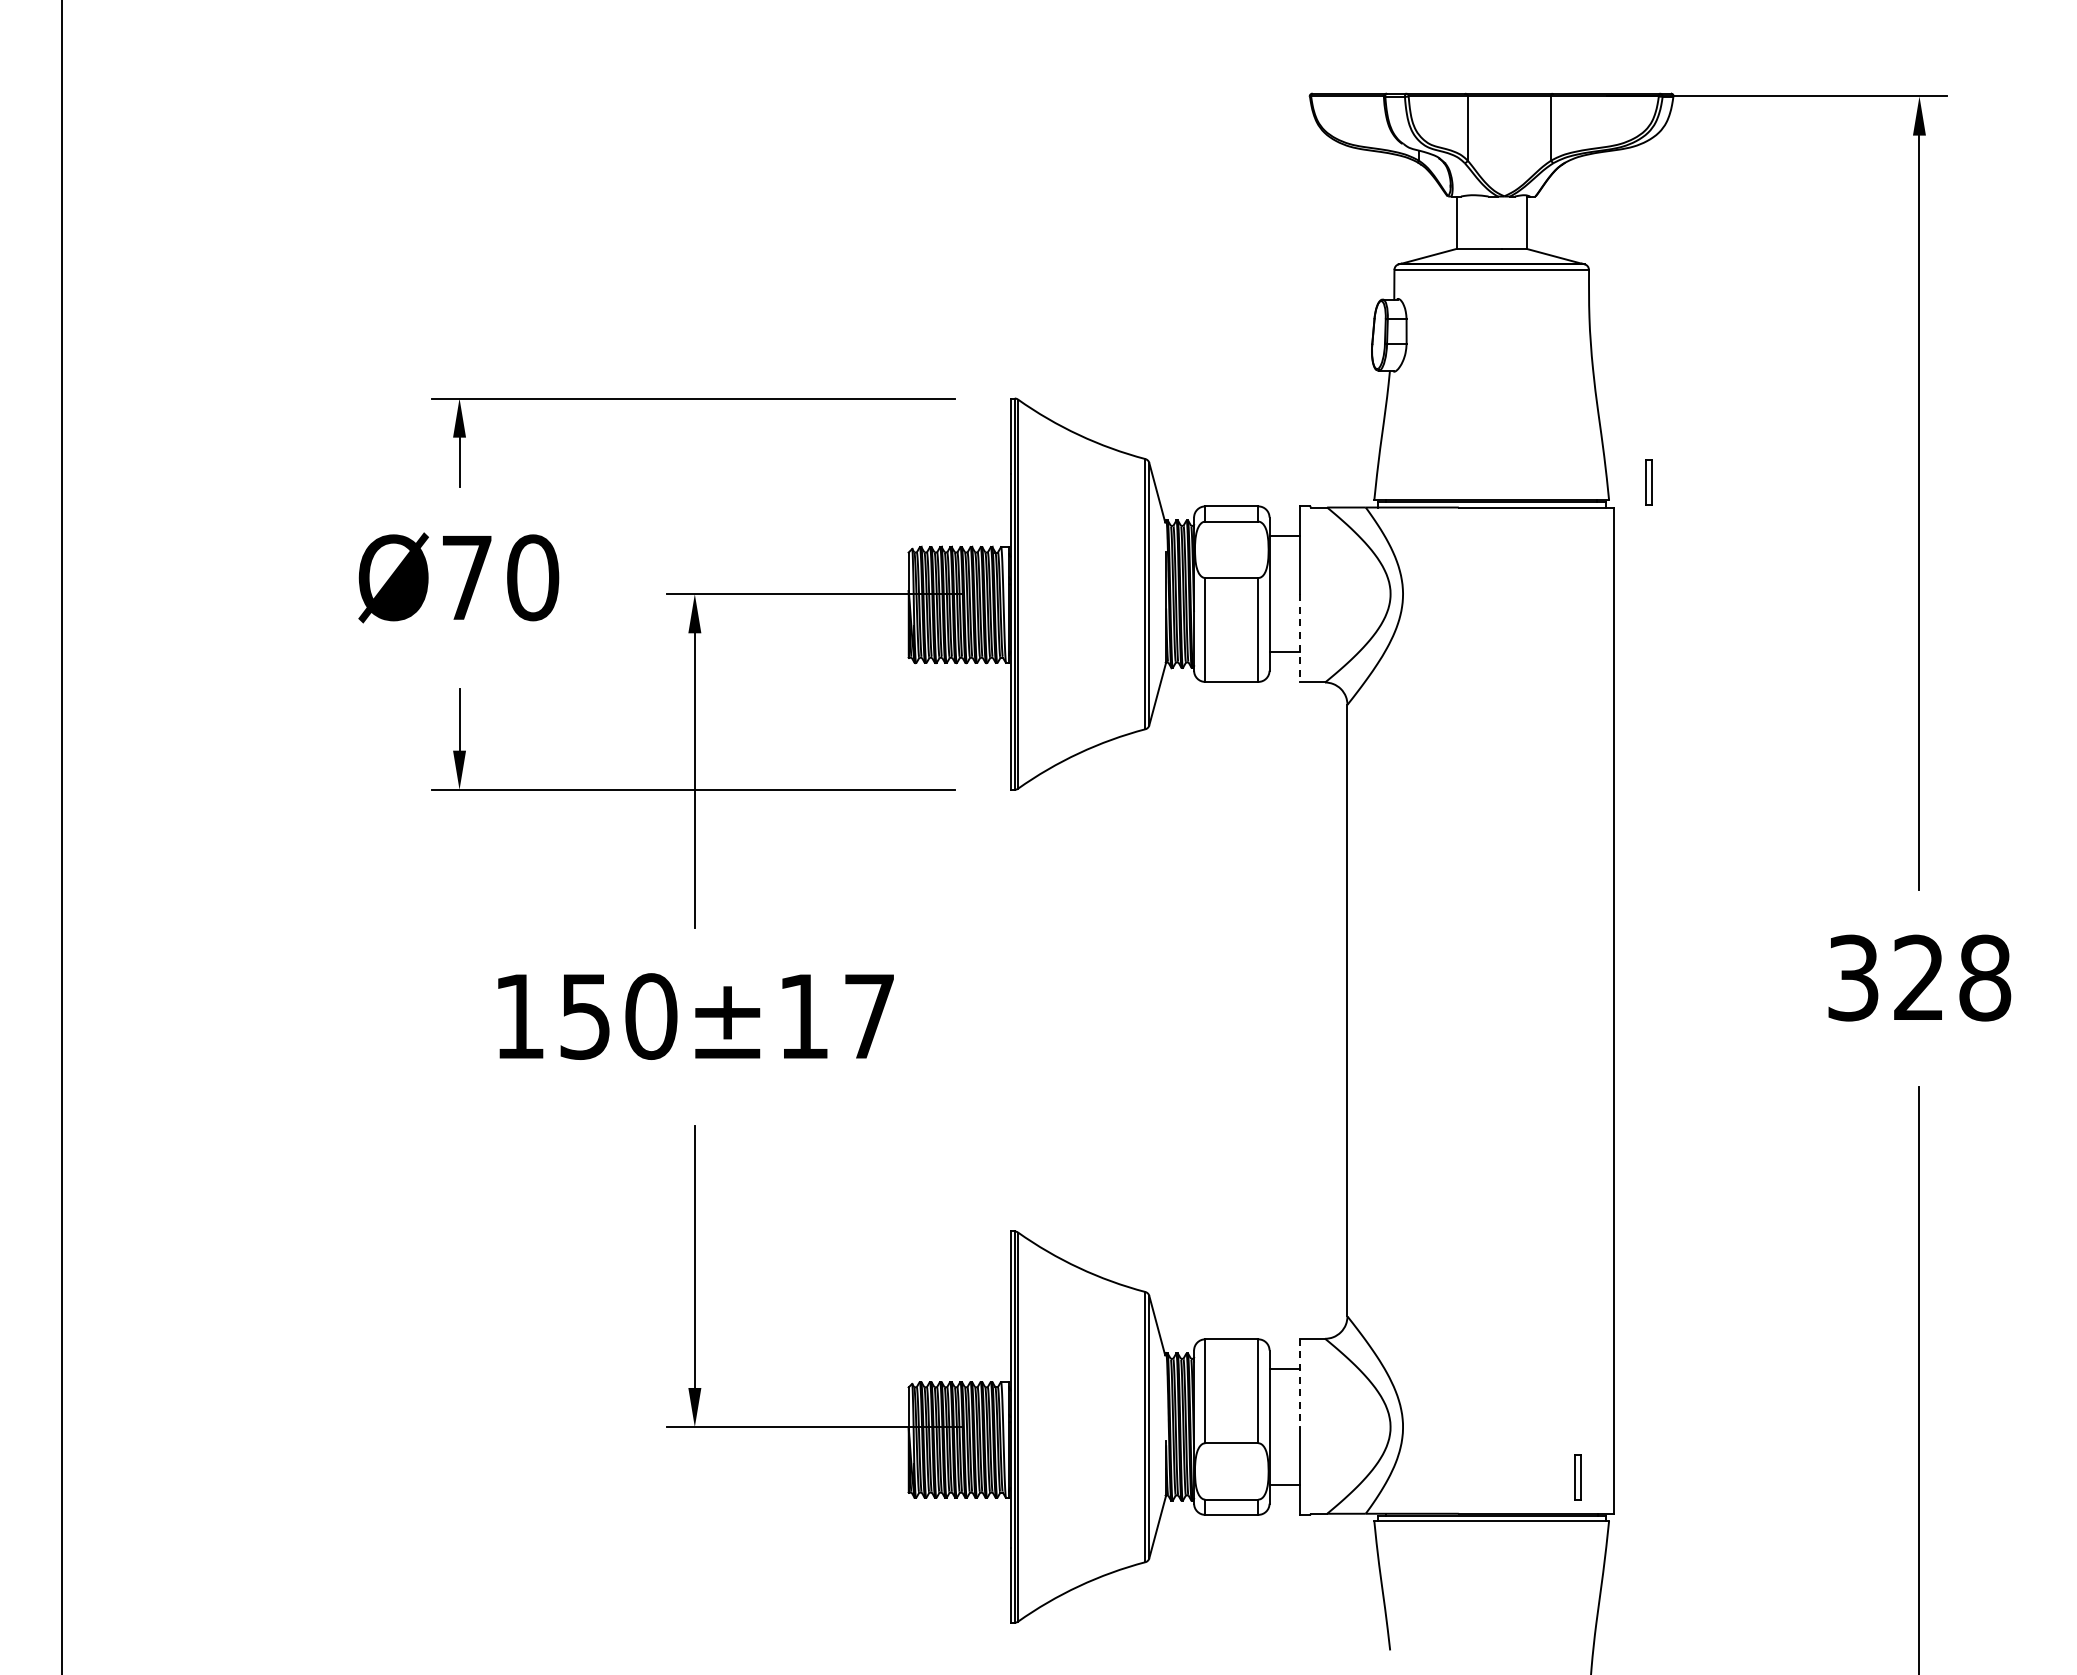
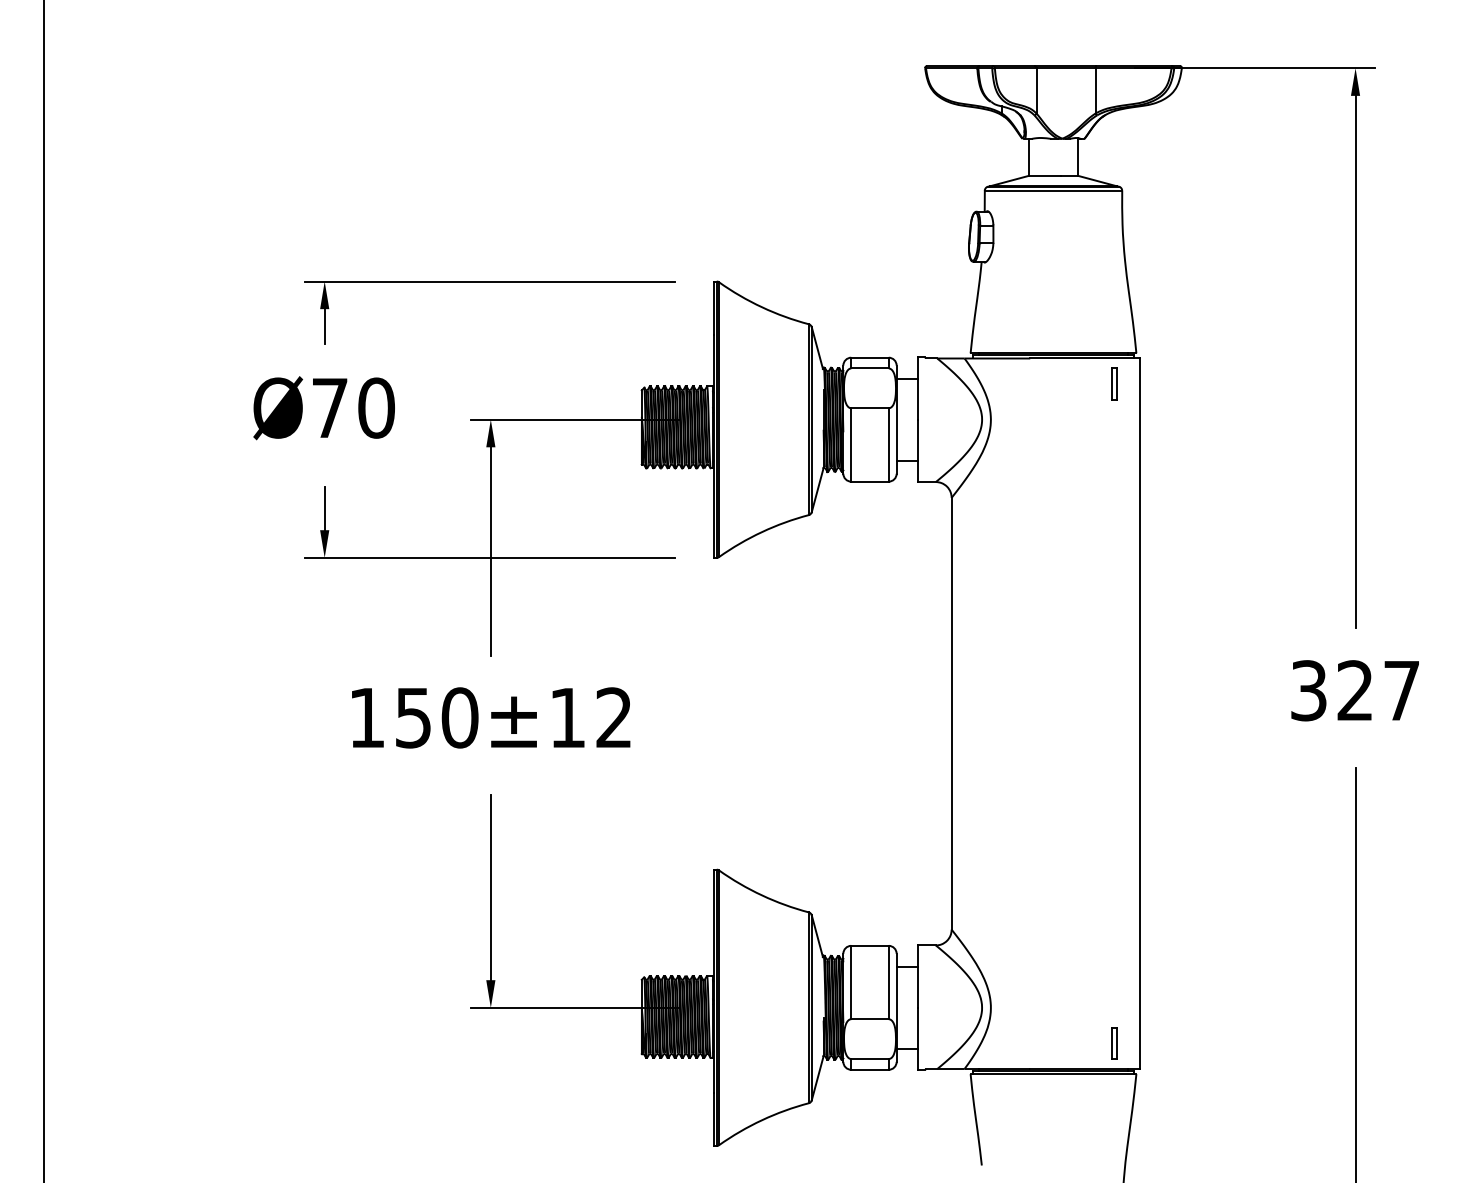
part: (1648, 482) -> (1114, 383), moved
line: (1299, 638) -> (917, 450), dashed -> solid
text: (1985, 977) -> (1402, 690), 328 -> 327
text: (868, 1015) -> (613, 717), 150±17 -> 150±12
line: (1299, 1383) -> (917, 977), dashed -> solid

